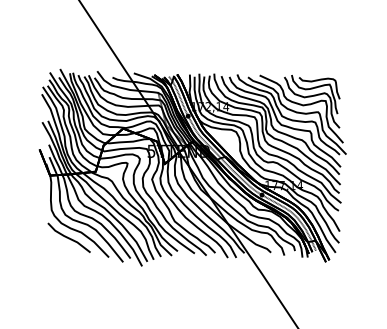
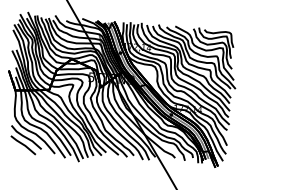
line: (65, 248) -> (23, 145), added

